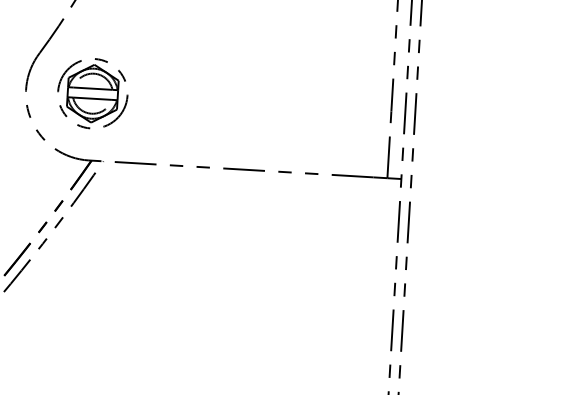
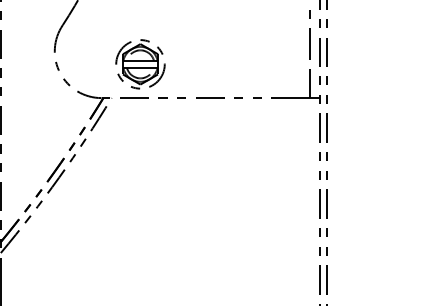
part: (92, 93) -> (140, 64), moved

